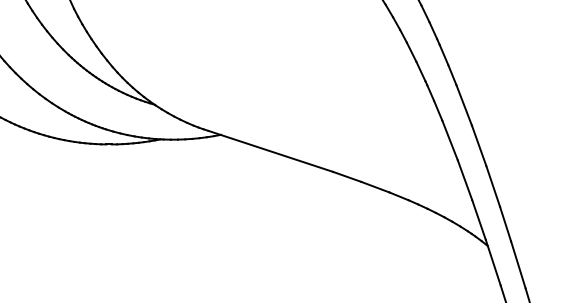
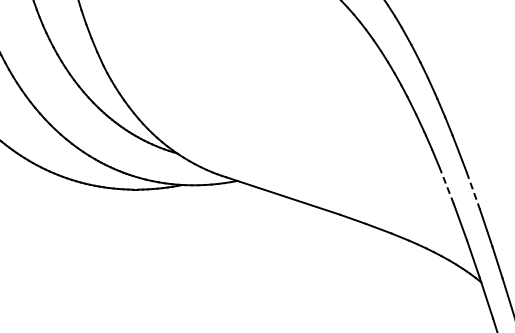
line: (449, 139) -> (446, 185), solid -> dashed
line: (479, 145) -> (473, 190), solid -> dashed

